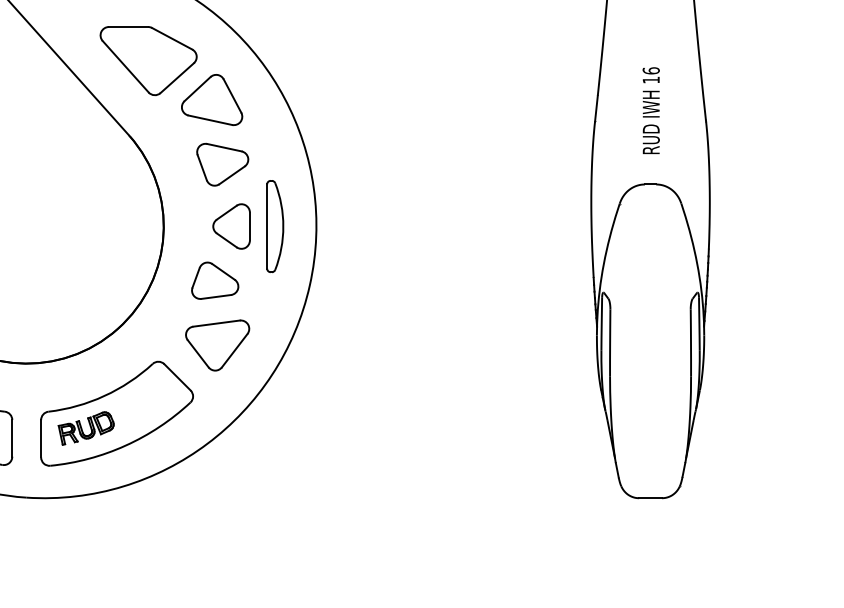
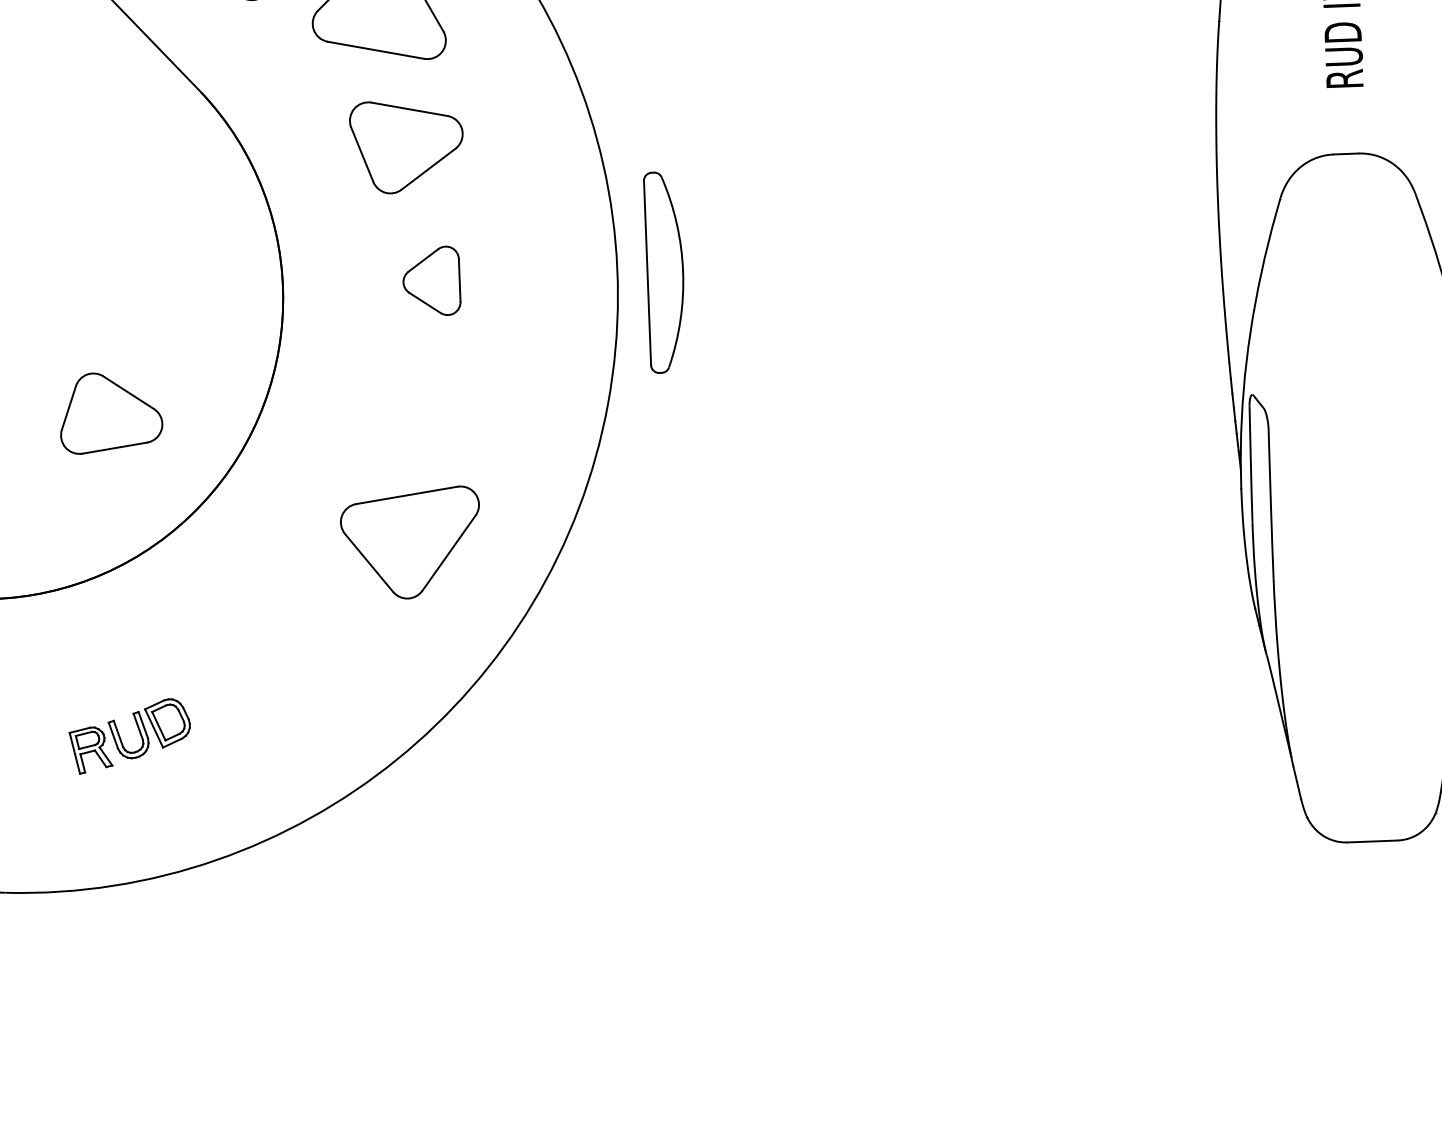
part: (231, 226) -> (431, 281), size x0.7
part: (275, 226) -> (665, 272), moved
part: (215, 280) -> (111, 412), moved
part: (116, 413) -> (195, 700), removed

